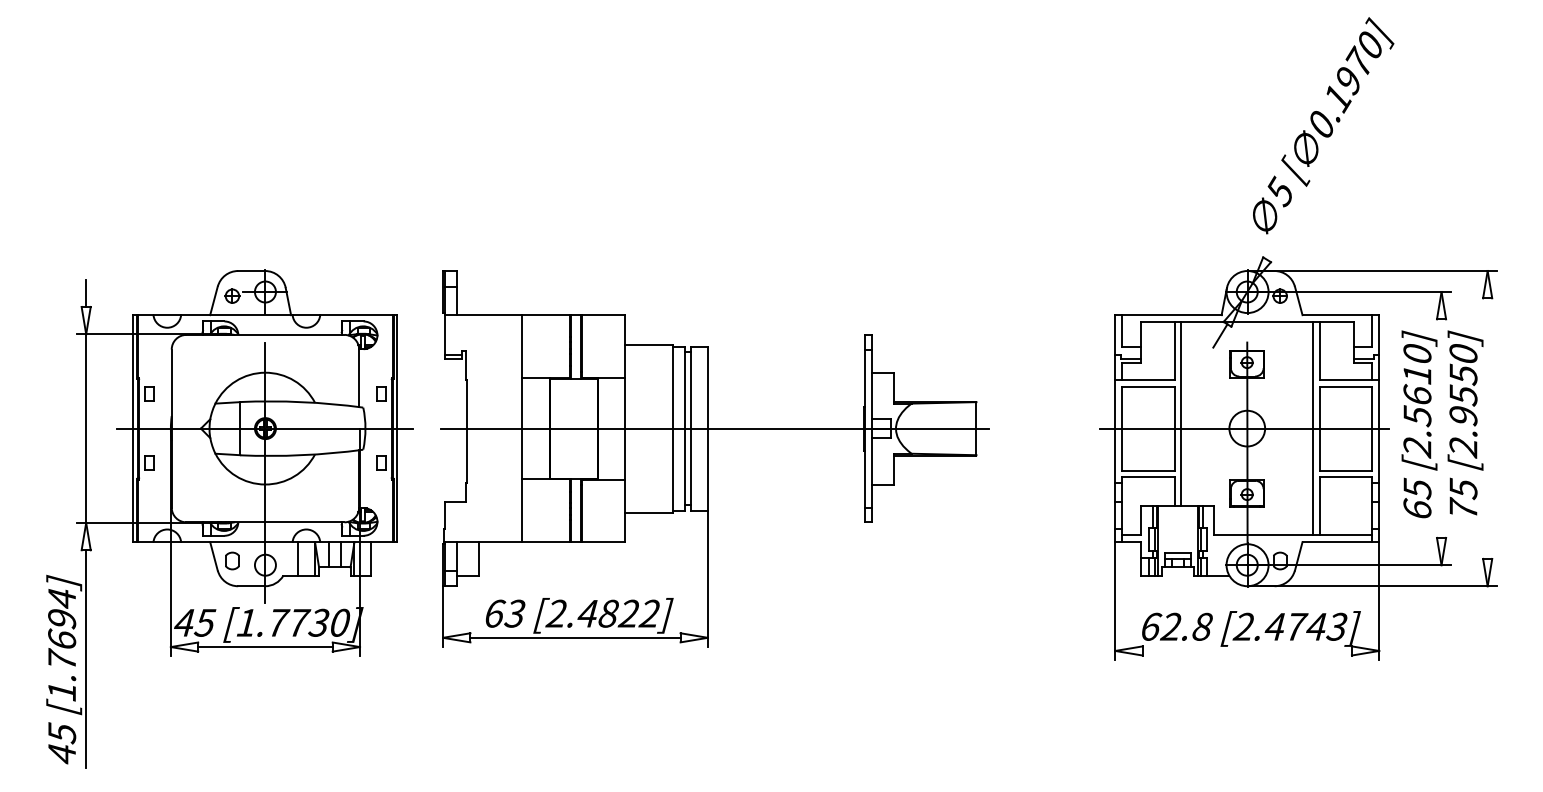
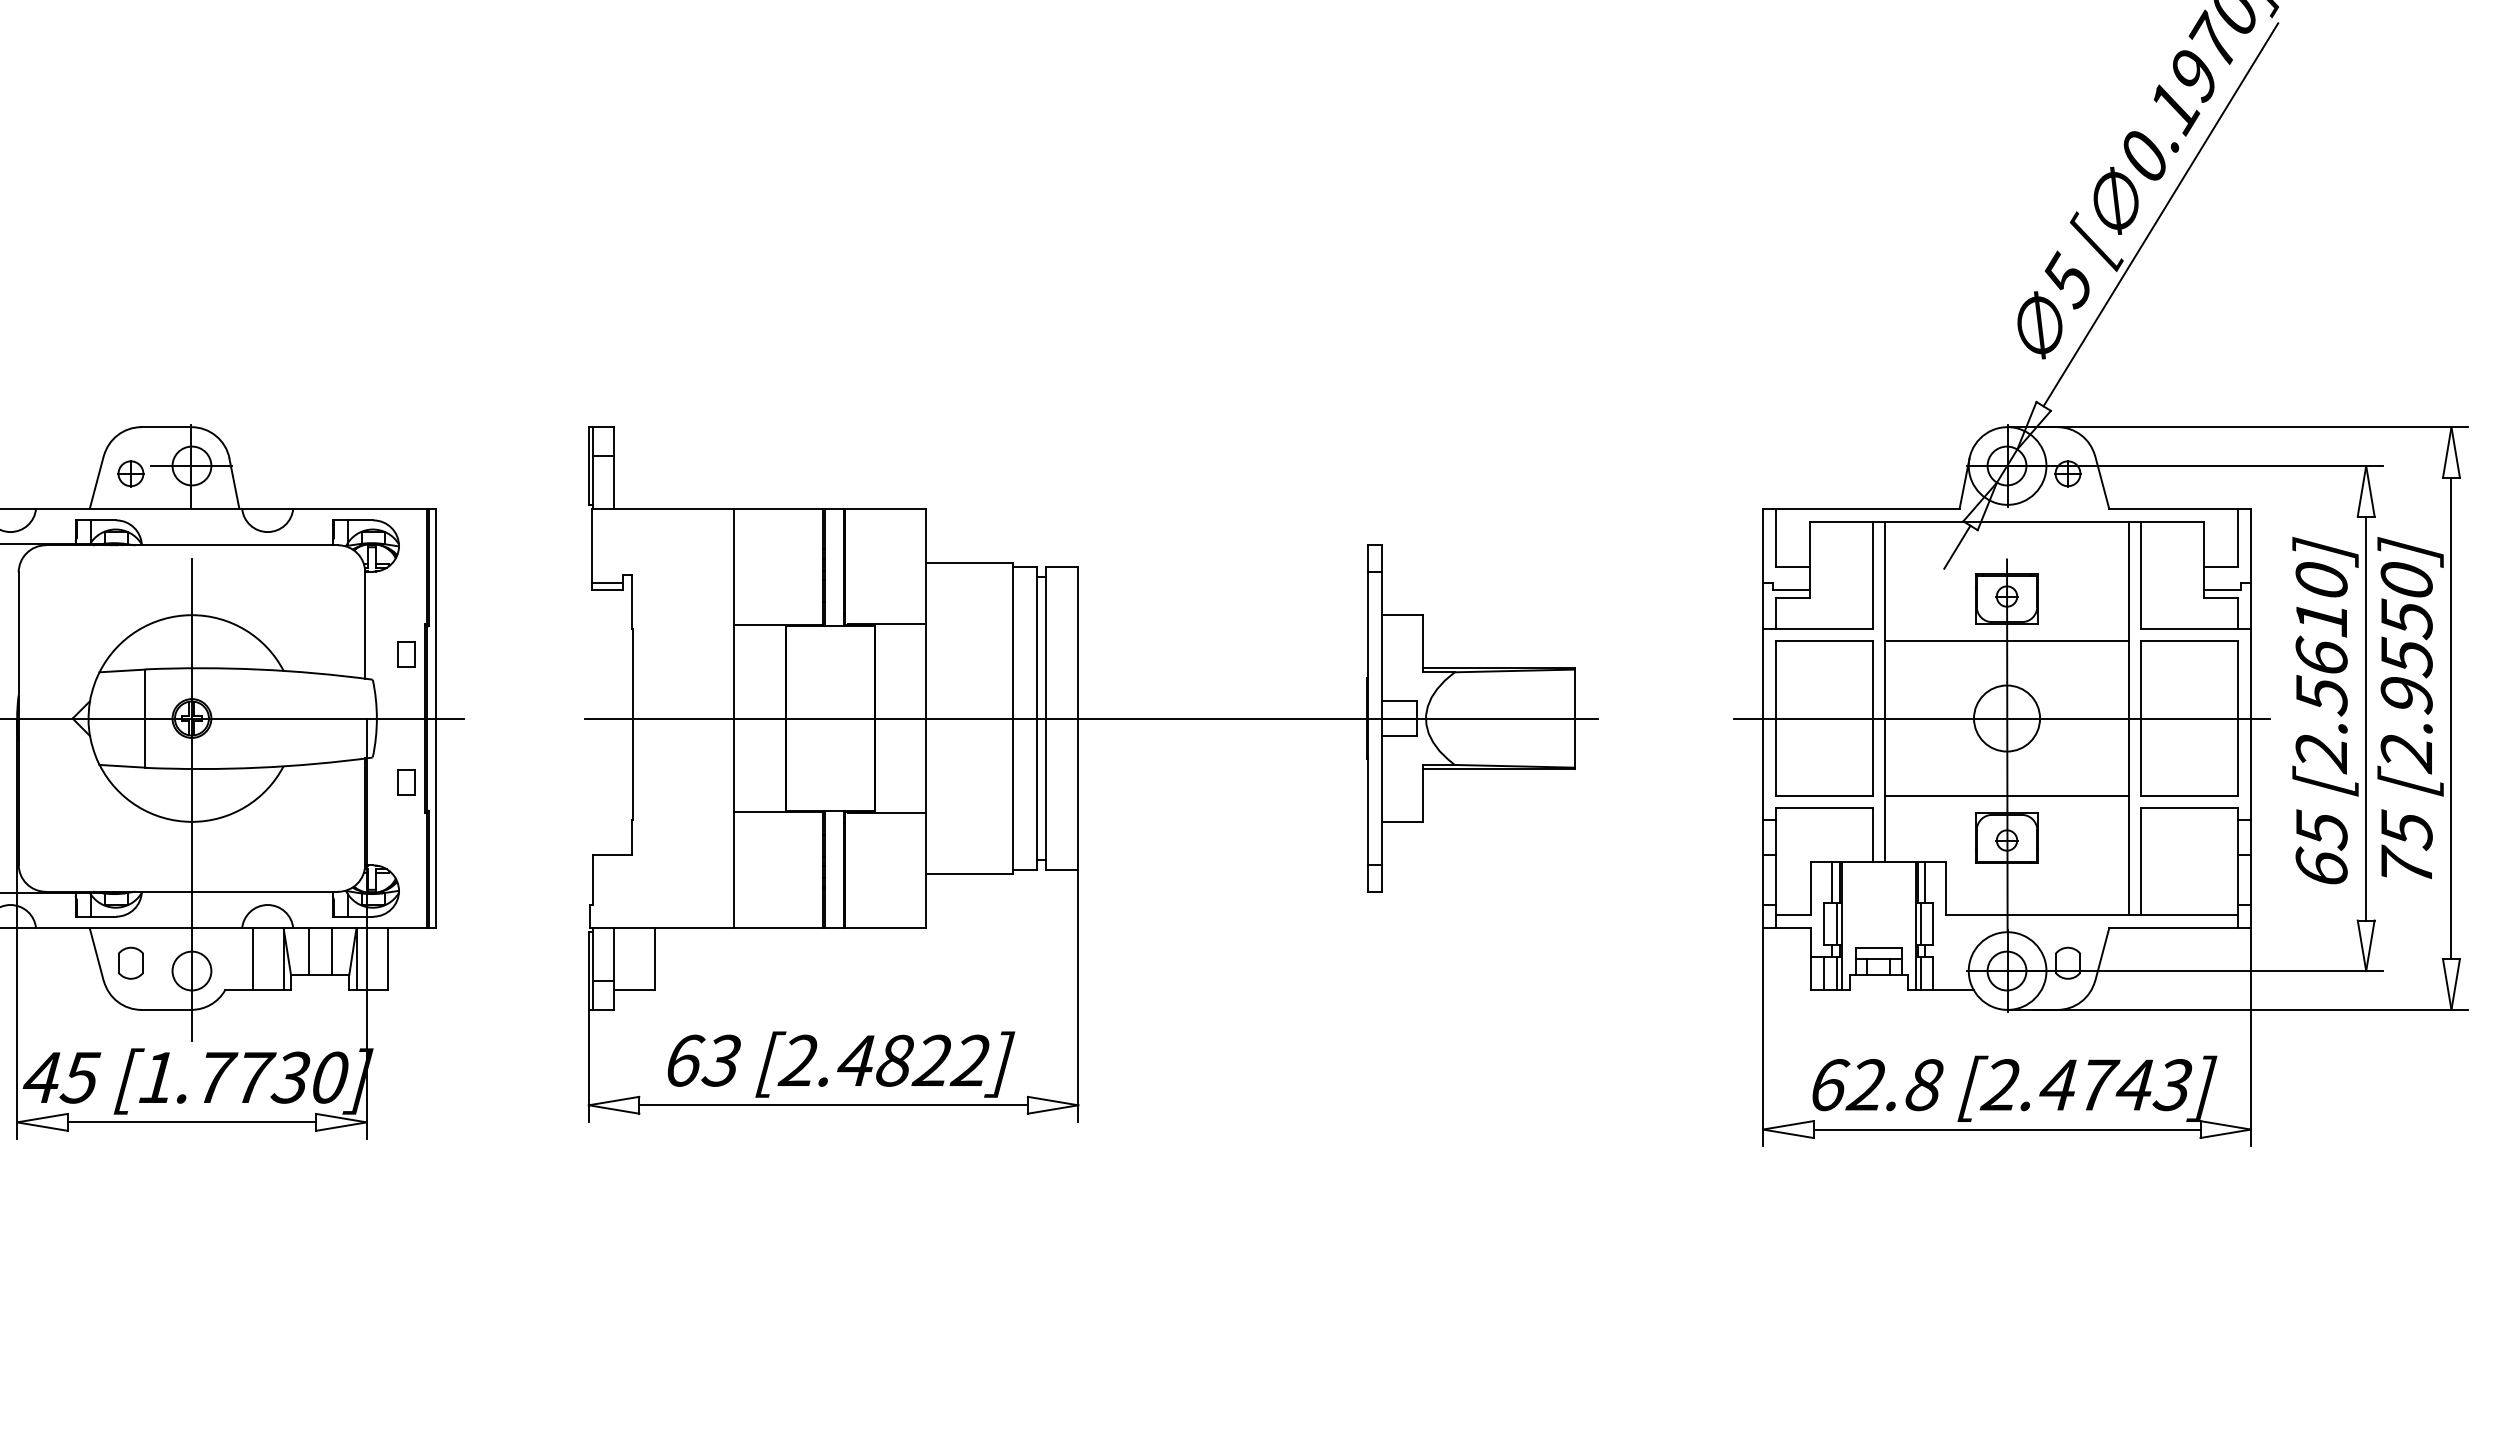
line: (1330, 155) -> (2160, 213), added
line: (1247, 386) -> (2007, 640), added
line: (1441, 428) -> (2366, 718), added
line: (1487, 428) -> (2451, 718), added
part: (714, 458) -> (1090, 773), moved
line: (1247, 470) -> (2007, 795), added
line: (1246, 650) -> (2005, 1128), added

